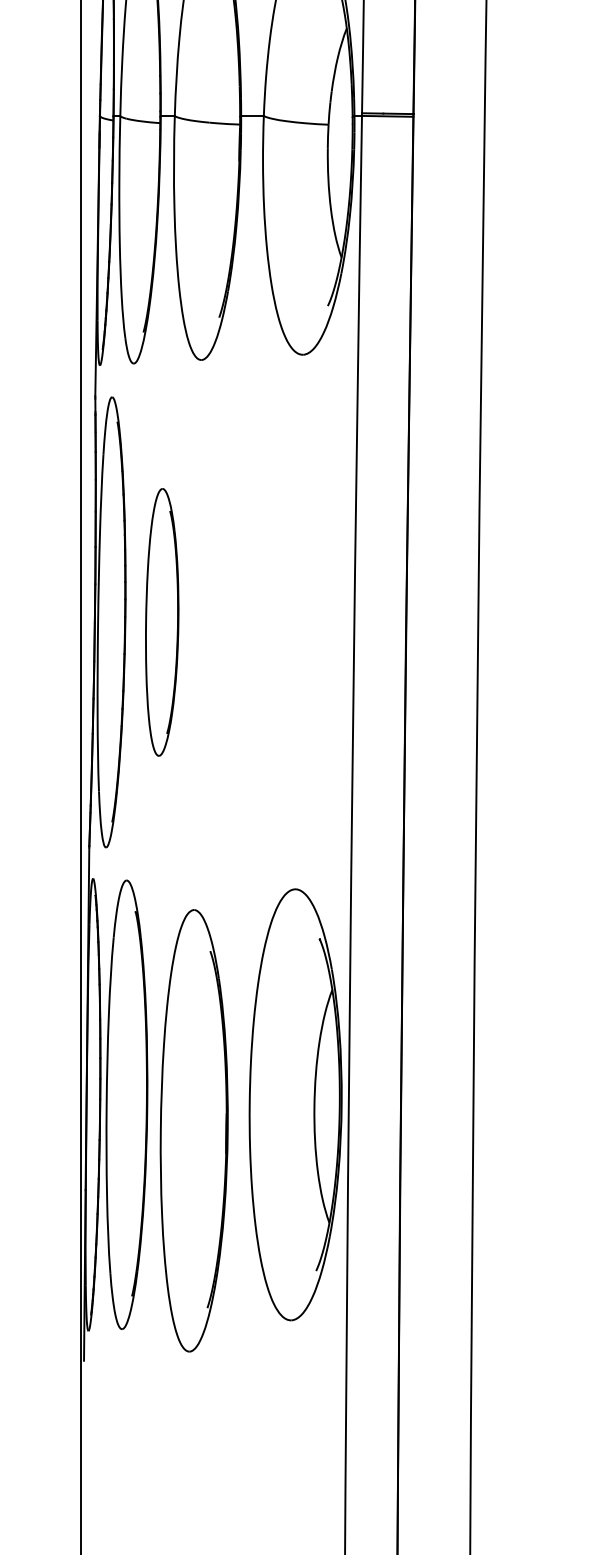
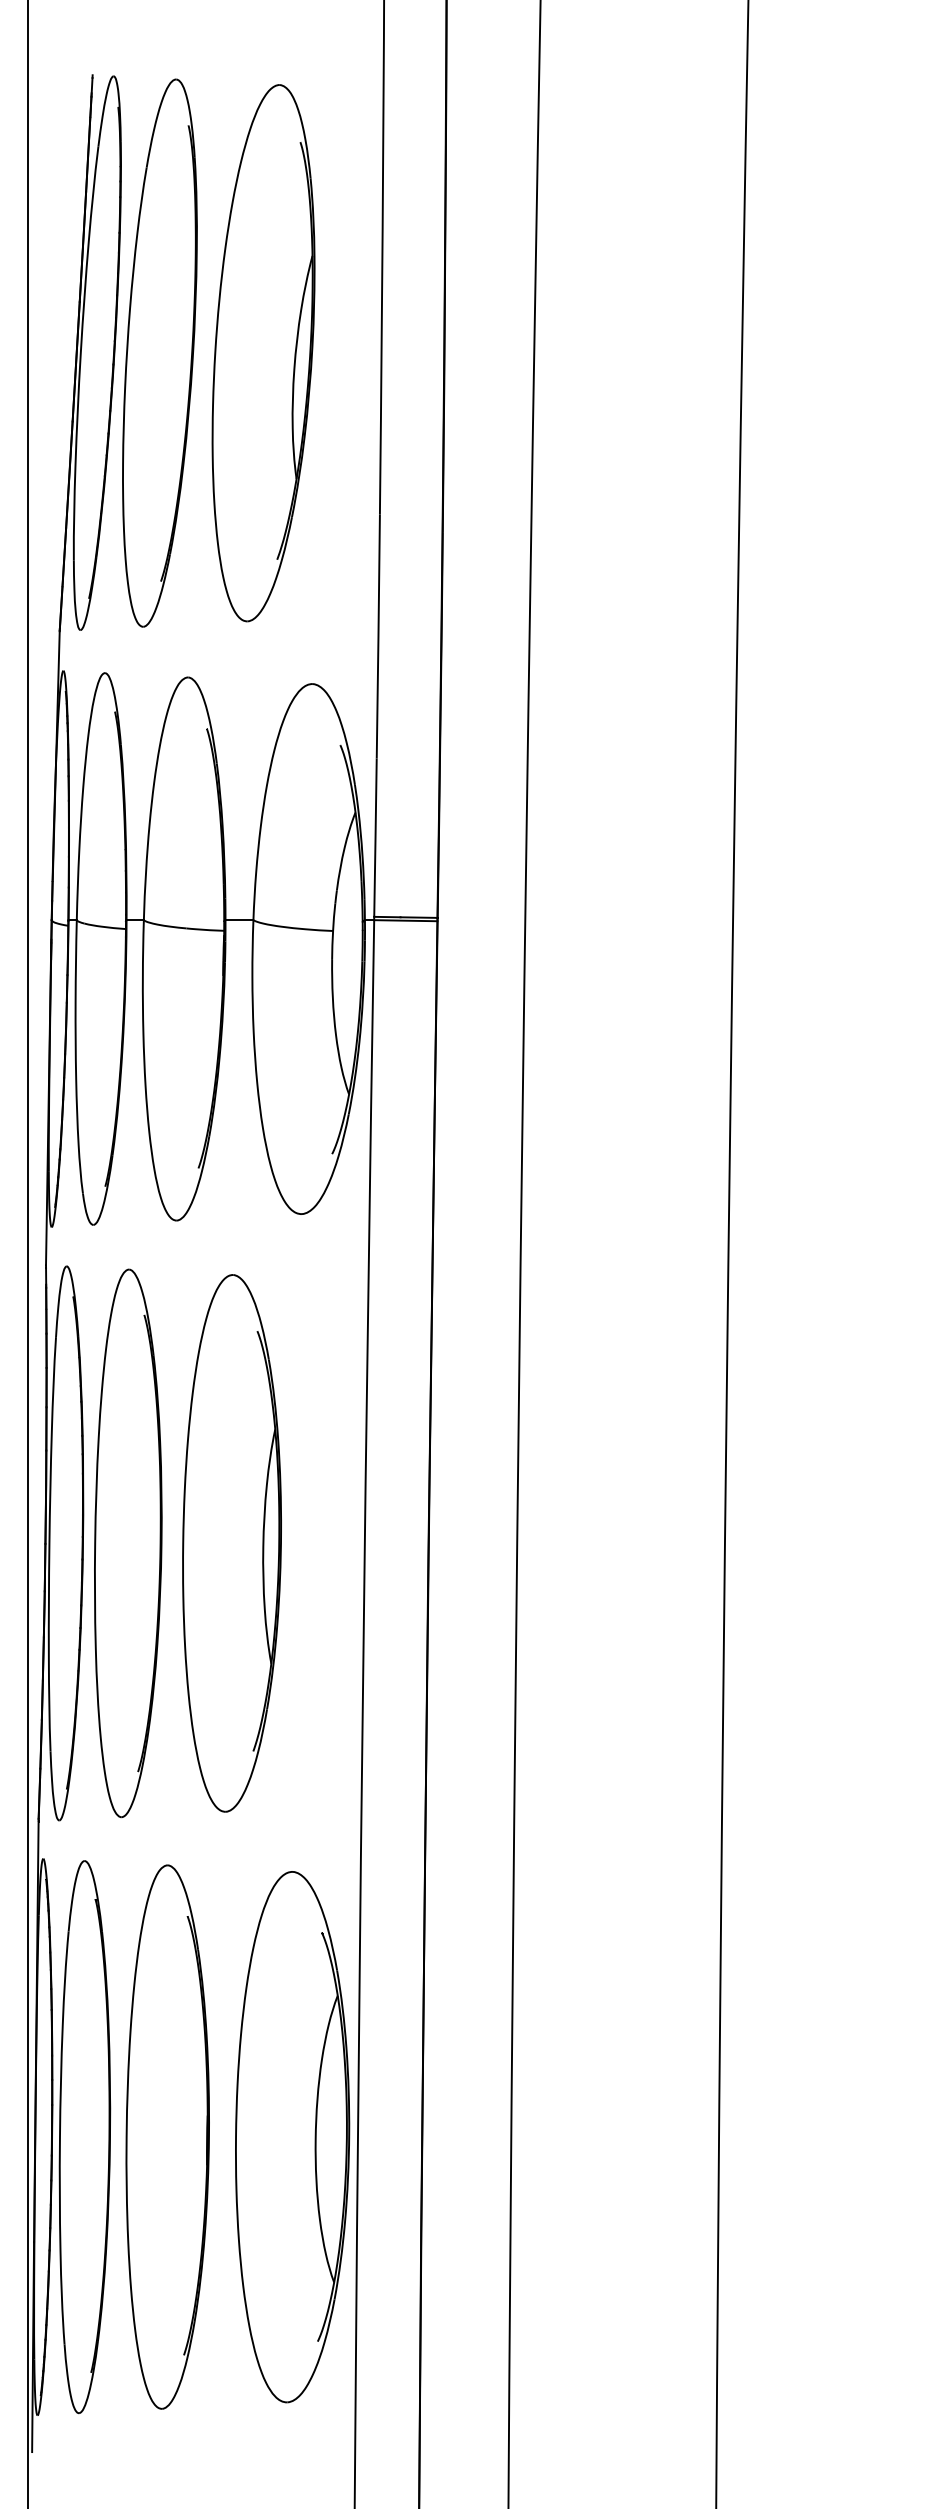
part: (162, 622) -> (128, 1543), size x1.67
part: (246, 622) -> (231, 1543), added
part: (194, 1130) -> (167, 2136), moved

